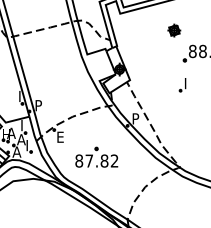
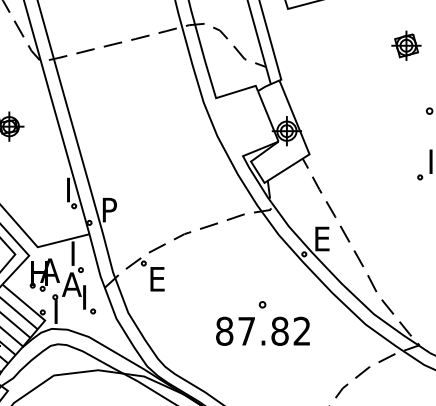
text: (136, 118) -> (323, 238), P -> E
text: (16, 151) -> (61, 310), A -> I
part: (96, 156) -> (262, 321), moved

